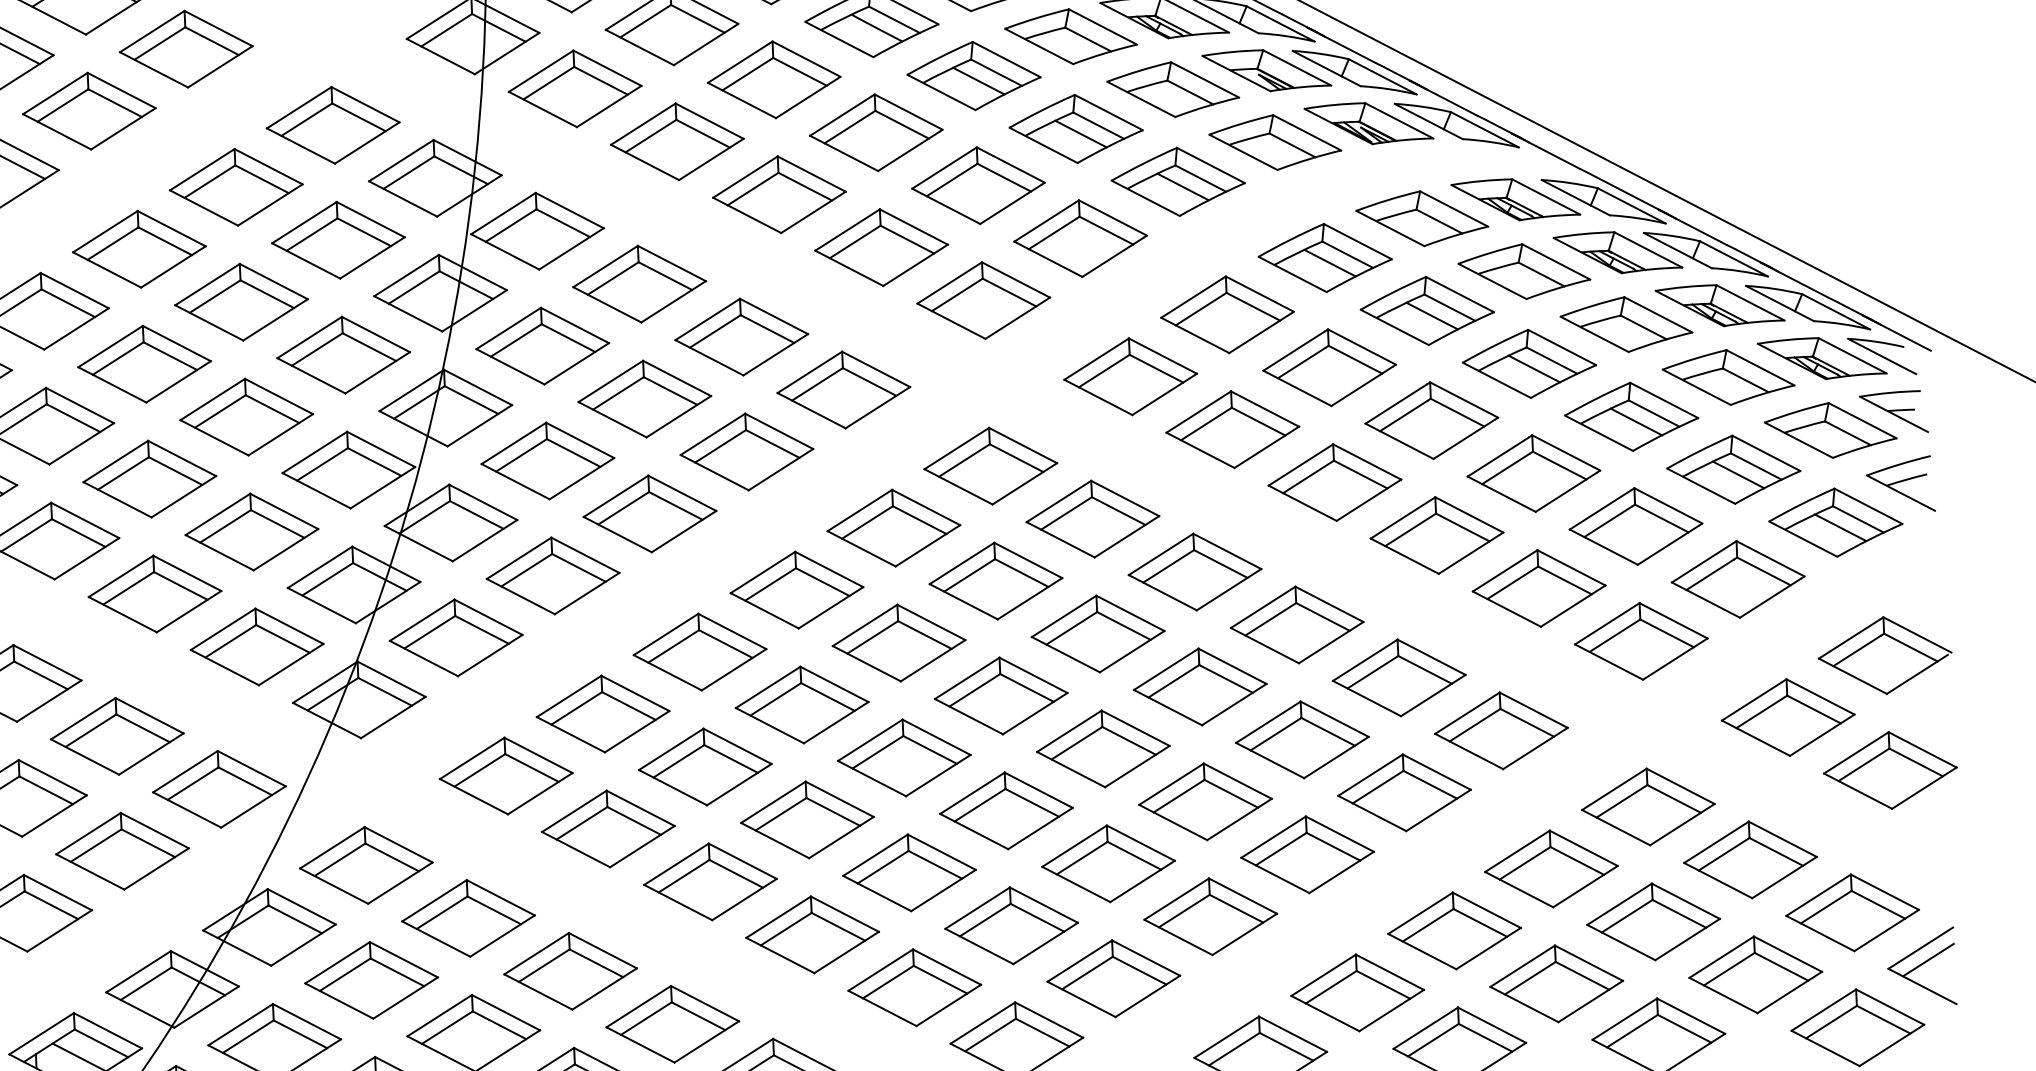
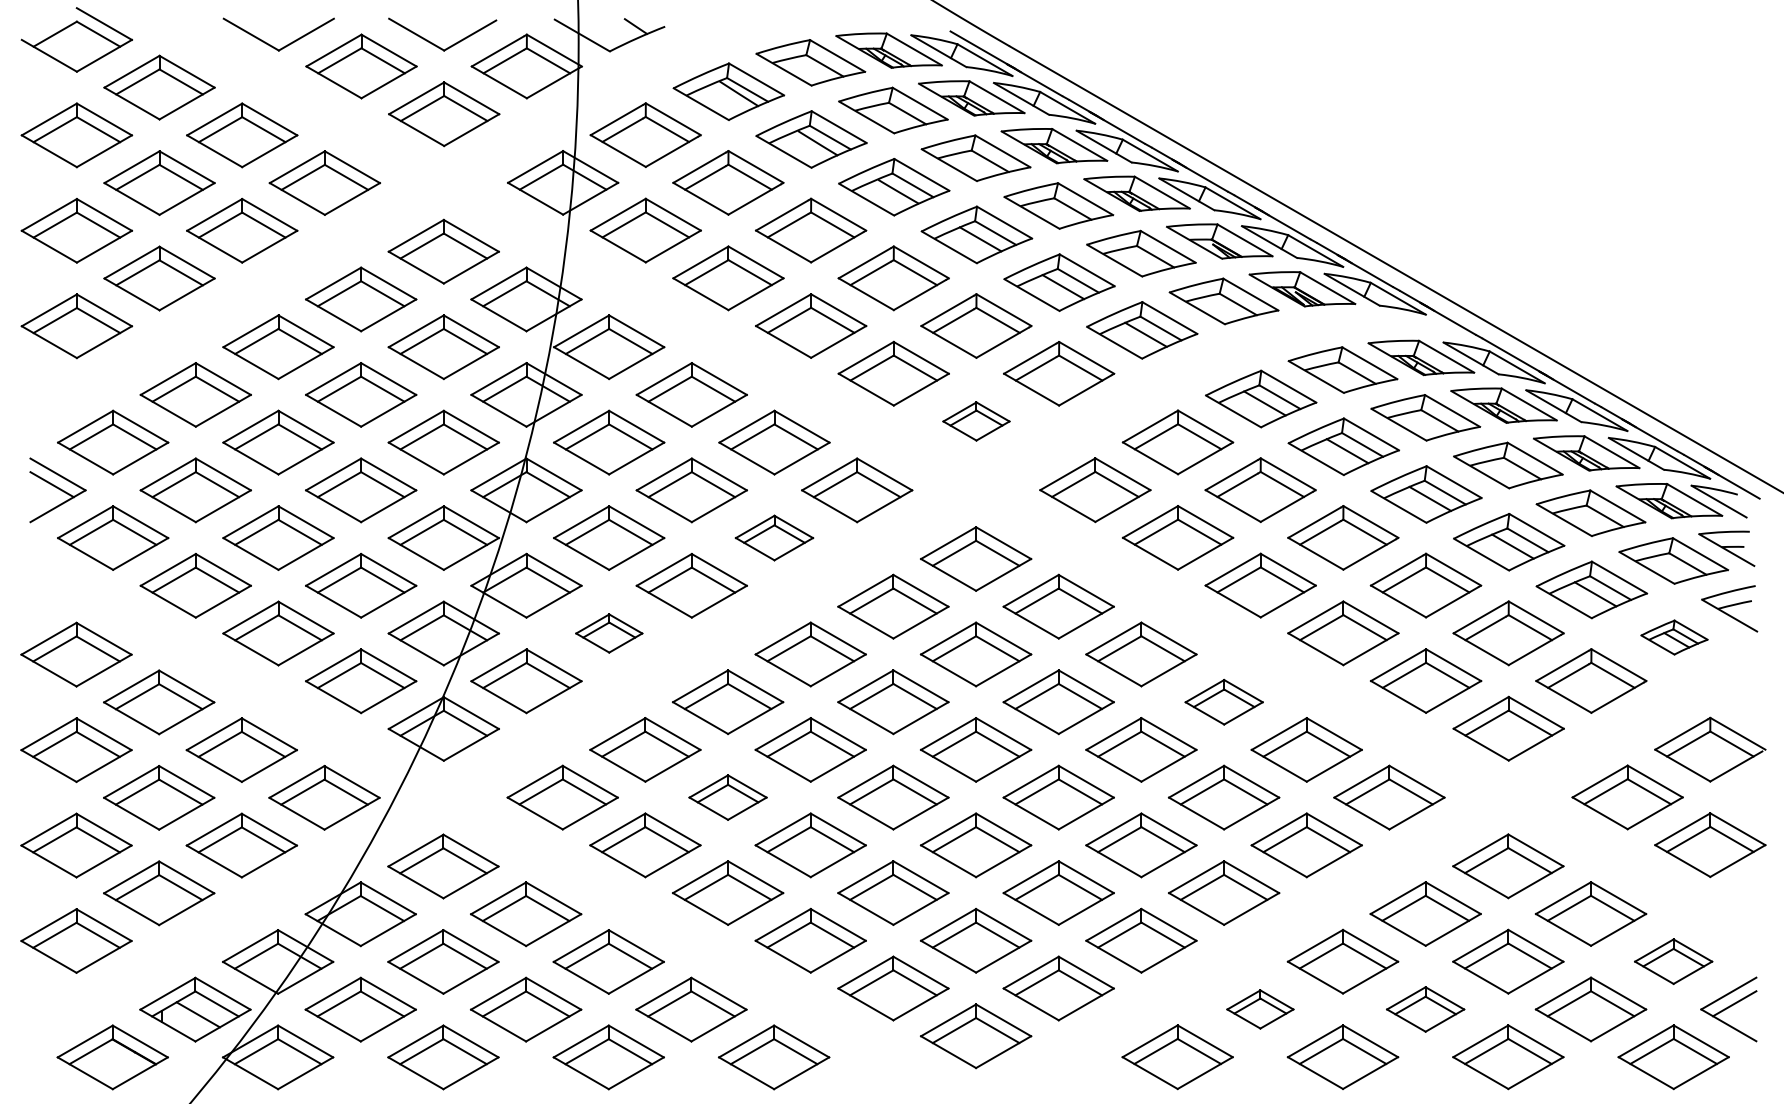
part: (983, 300) -> (976, 421), size x0.6
part: (746, 451) -> (774, 537), size x0.7
part: (1835, 522) -> (1674, 637), size x0.6
part: (553, 575) -> (609, 633), size x0.6
part: (1297, 625) -> (1224, 702), size x0.7
part: (704, 766) -> (727, 797), size x0.7
part: (1852, 912) -> (1673, 961), size x0.7
part: (1556, 983) -> (1425, 1009), size x0.7
part: (1357, 992) -> (1260, 1009), size x0.6

